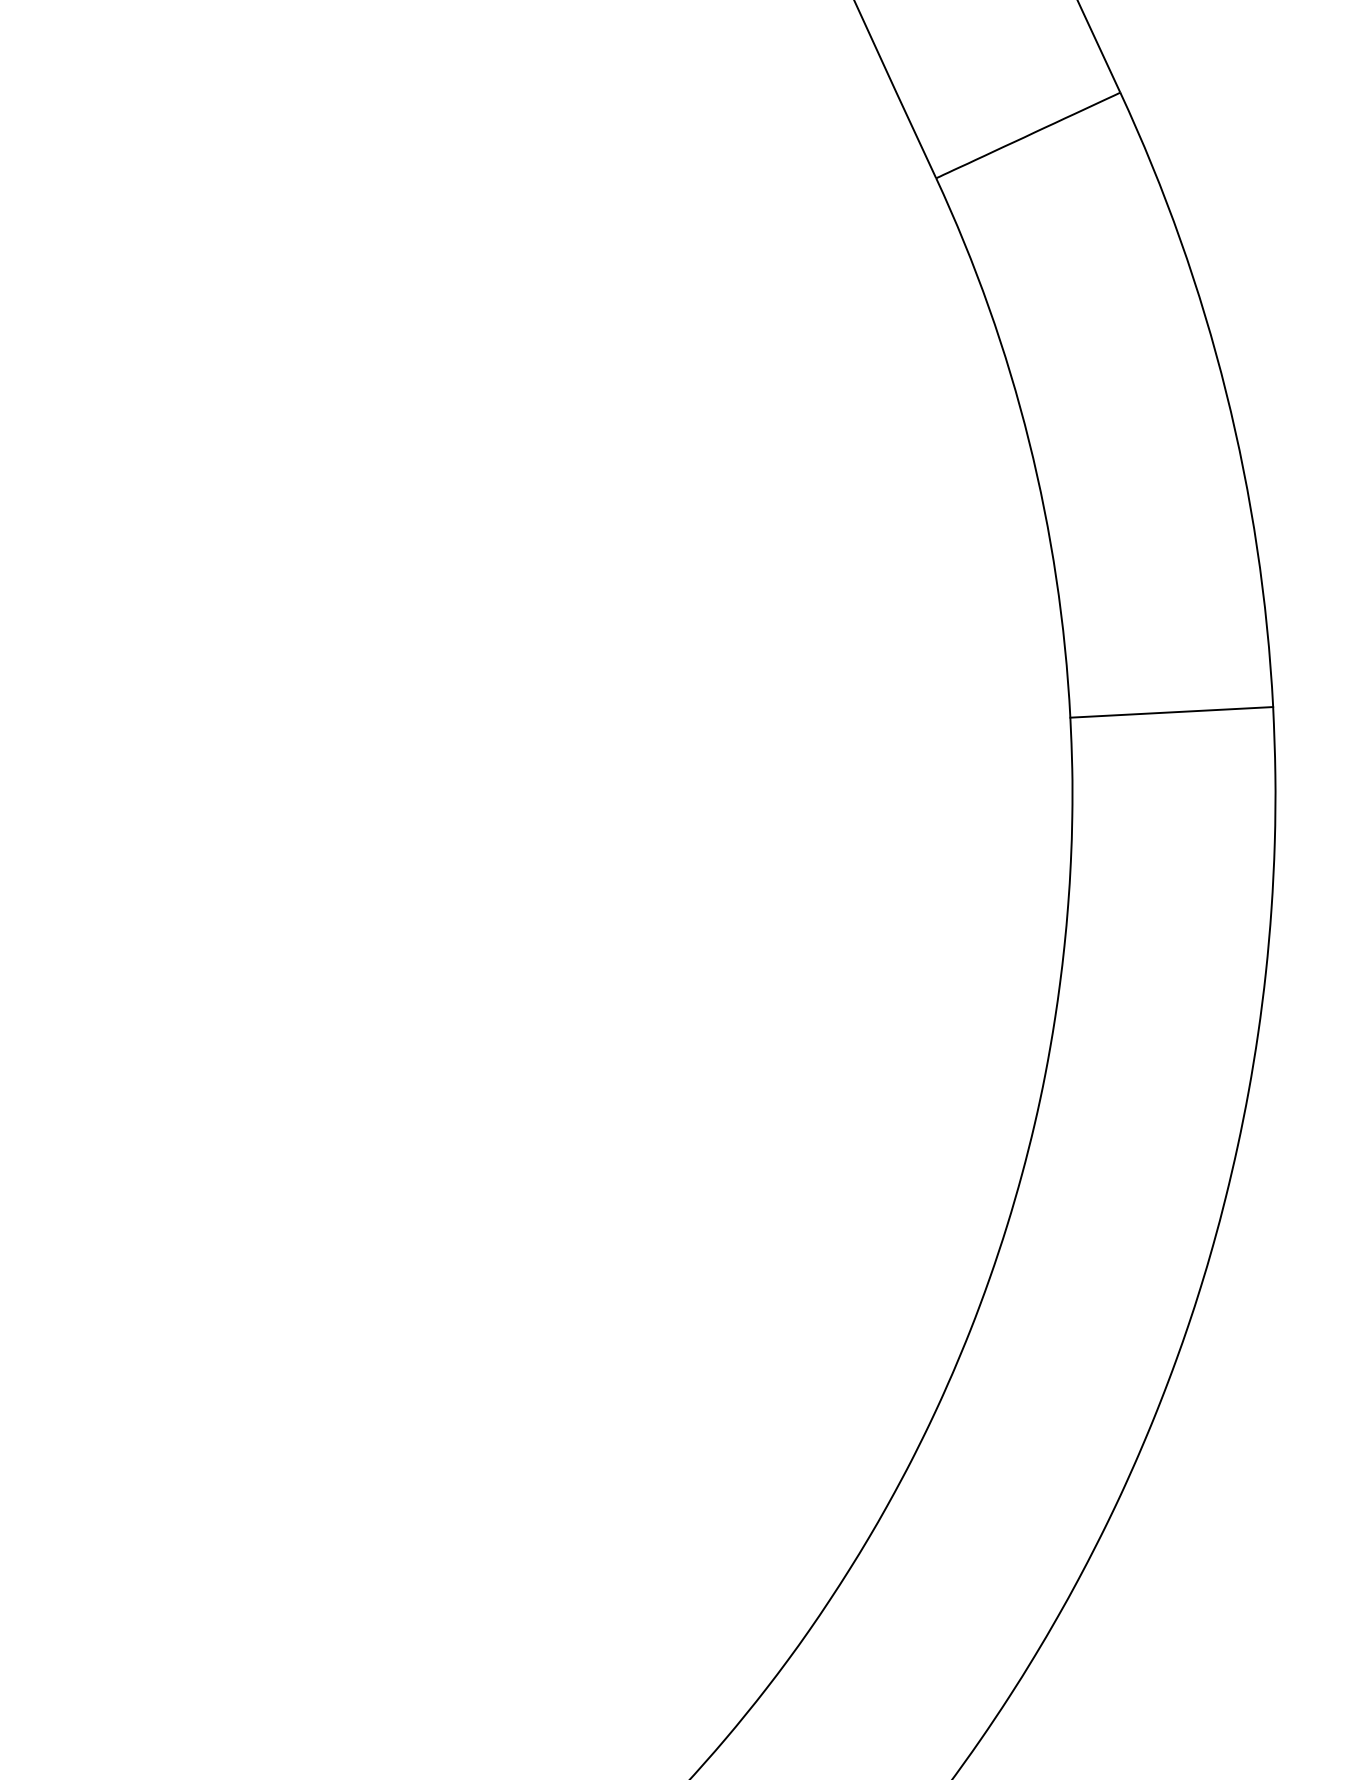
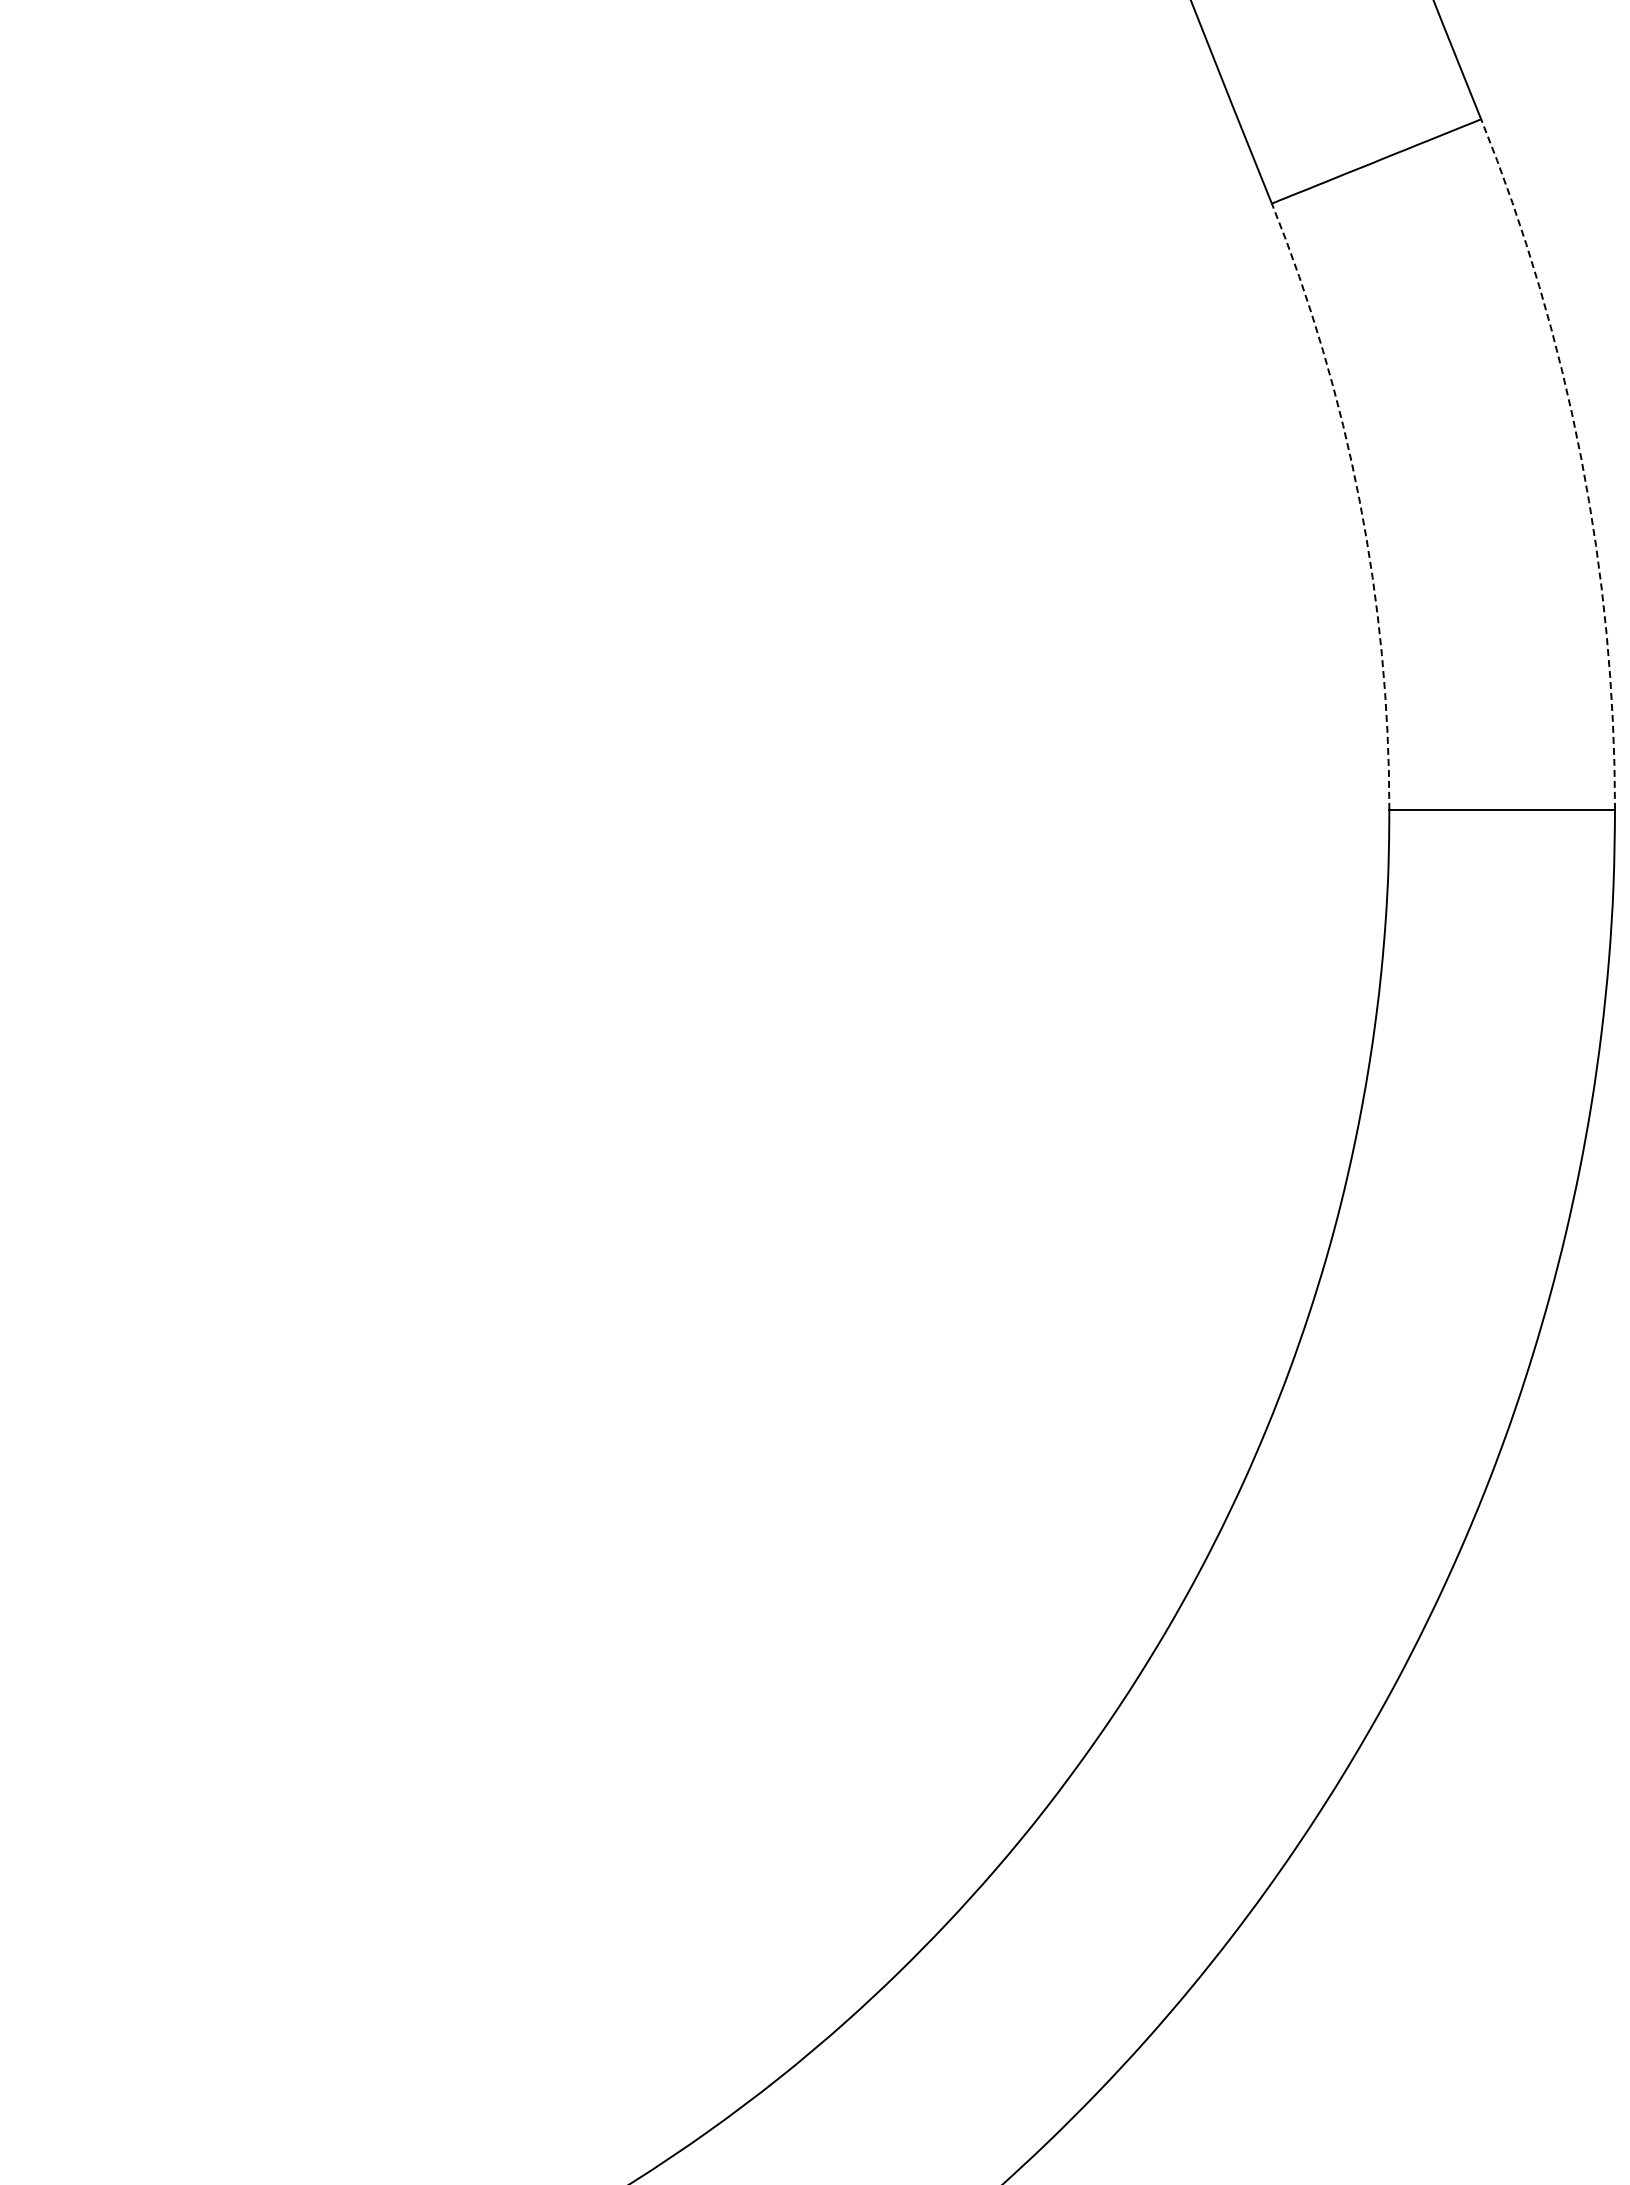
arc: (1226, 392) -> (1581, 458), solid -> dashed
arc: (1028, 441) -> (1359, 501), solid -> dashed

